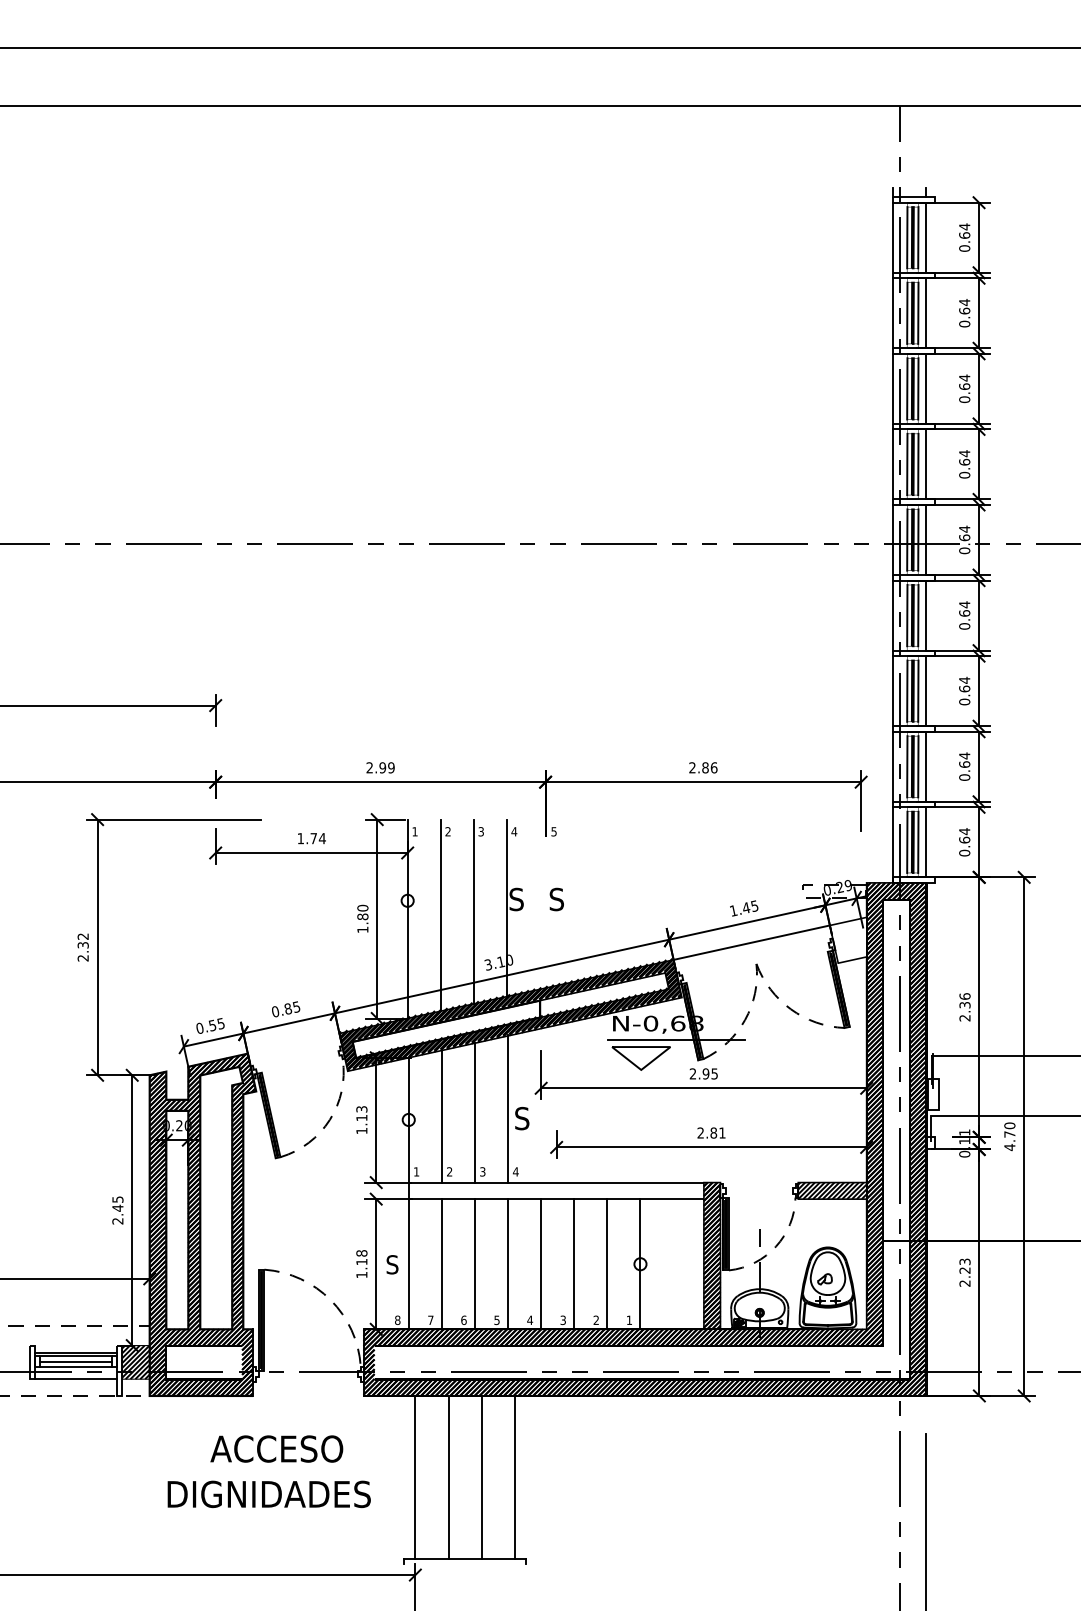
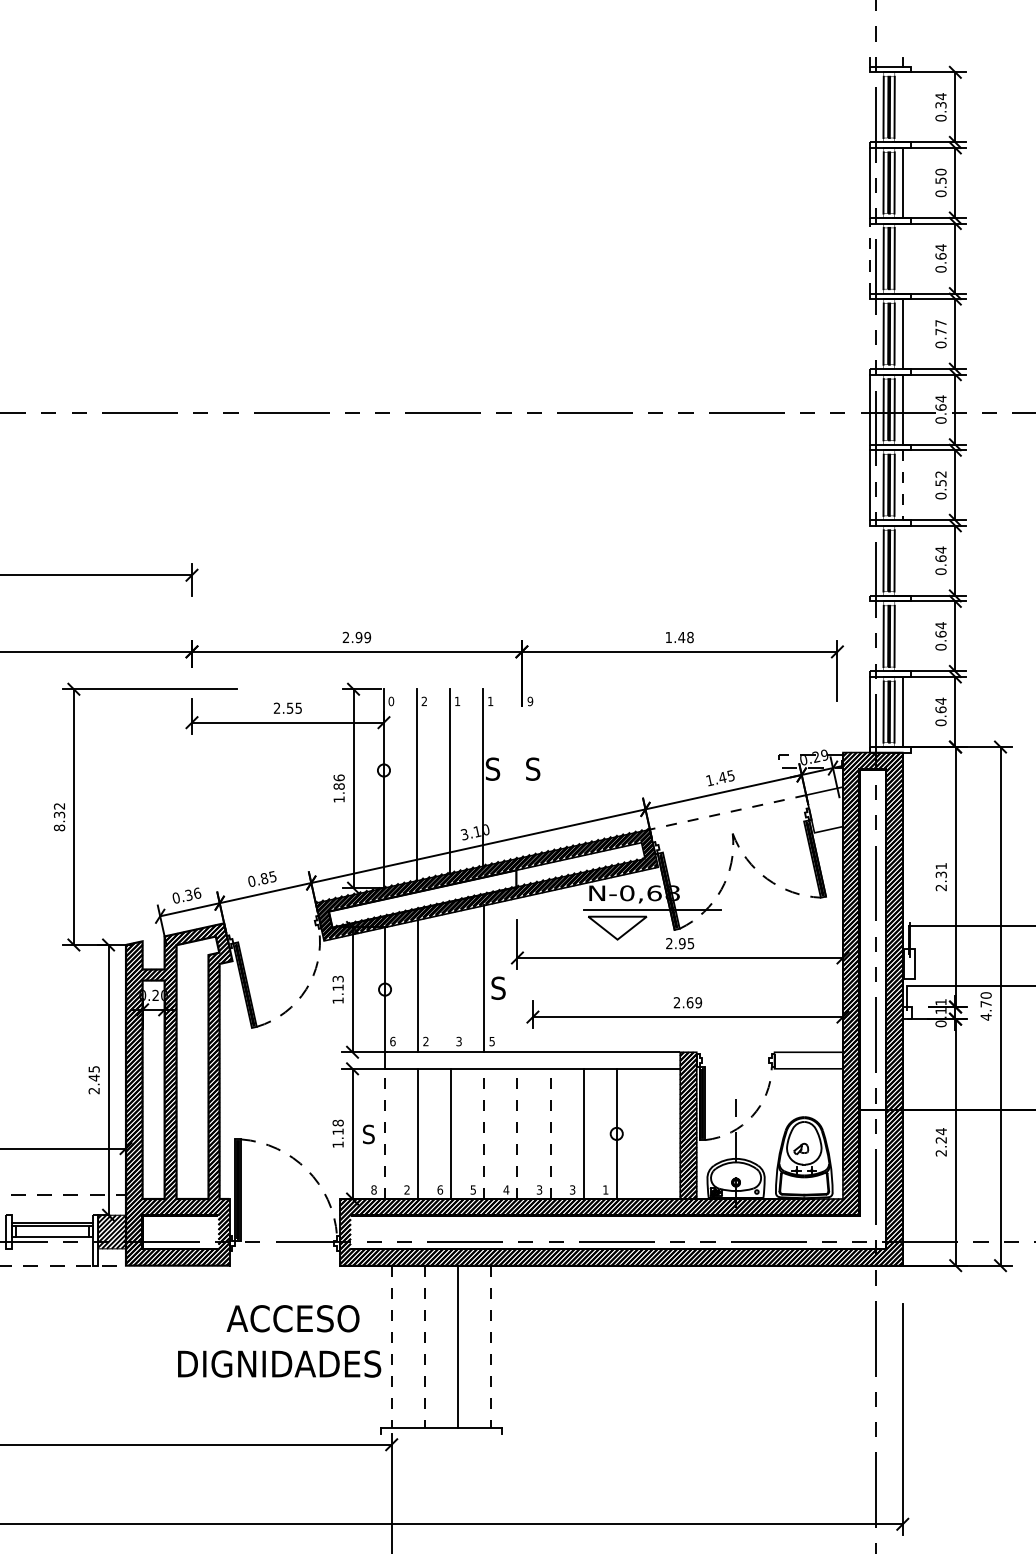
text: (964, 235) -> (940, 105), 0.64 -> 0.34
line: (893, 237) -> (869, 107), removed
line: (926, 237) -> (902, 107), removed
text: (964, 306) -> (940, 176), 0.64 -> 0.50
line: (893, 388) -> (869, 258), solid -> dashed
line: (926, 388) -> (902, 258), removed
text: (964, 457) -> (940, 327), 0.64 -> 0.77
line: (893, 464) -> (869, 334), removed
text: (964, 608) -> (940, 478), 0.64 -> 0.52
line: (926, 616) -> (902, 486), solid -> dashed
line: (893, 691) -> (869, 561), removed
line: (926, 691) -> (902, 561), removed
line: (893, 766) -> (869, 636), removed
line: (926, 766) -> (902, 636), removed
text: (703, 767) -> (679, 637), 2.86 -> 1.48
text: (414, 831) -> (390, 701), 1 -> 0
text: (480, 831) -> (456, 701), 3 -> 1
text: (514, 831) -> (490, 701), 4 -> 1
text: (553, 831) -> (529, 701), 5 -> 9
text: (311, 838) -> (287, 708), 1.74 -> 2.55
text: (362, 907) -> (338, 777), 1.80 -> 1.86
line: (751, 942) -> (727, 812), solid -> dashed
text: (82, 958) -> (58, 828), 2.32 -> 8.32
text: (964, 996) -> (940, 866), 2.36 -> 2.31
text: (216, 1023) -> (192, 893), 0.55 -> 0.36
line: (474, 1112) -> (450, 982), removed
text: (717, 1132) -> (693, 1002), 2.81 -> 2.69
text: (416, 1171) -> (392, 1041), 1 -> 6
text: (515, 1171) -> (491, 1041), 4 -> 5
hatch: (832, 1190) -> (808, 1060), removed
text: (964, 1261) -> (940, 1131), 2.23 -> 2.24
line: (408, 1263) -> (384, 1133), solid -> dashed
line: (508, 1263) -> (484, 1133), solid -> dashed
line: (541, 1263) -> (517, 1133), solid -> dashed
line: (574, 1263) -> (550, 1133), solid -> dashed
text: (430, 1319) -> (406, 1189), 7 -> 2
text: (595, 1320) -> (571, 1190), 2 -> 3
line: (75, 1361) -> (51, 1231), removed
line: (75, 1379) -> (51, 1249), removed
text: (276, 1448) -> (292, 1318), moved
line: (415, 1477) -> (391, 1347), solid -> dashed
line: (448, 1477) -> (424, 1347), solid -> dashed
line: (514, 1477) -> (490, 1347), solid -> dashed
text: (268, 1494) -> (278, 1364), moved

